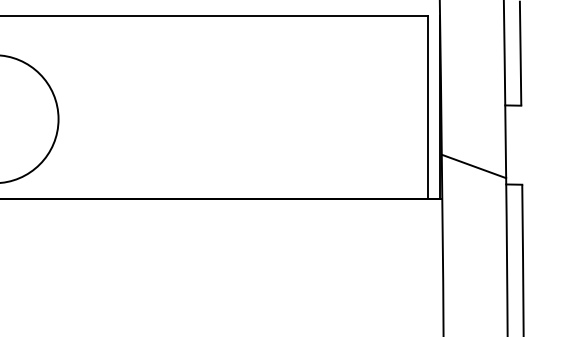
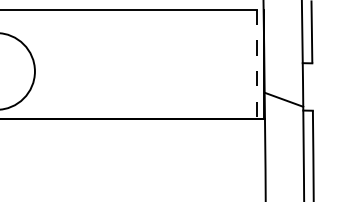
line: (428, 107) -> (256, 64), solid -> dashed

